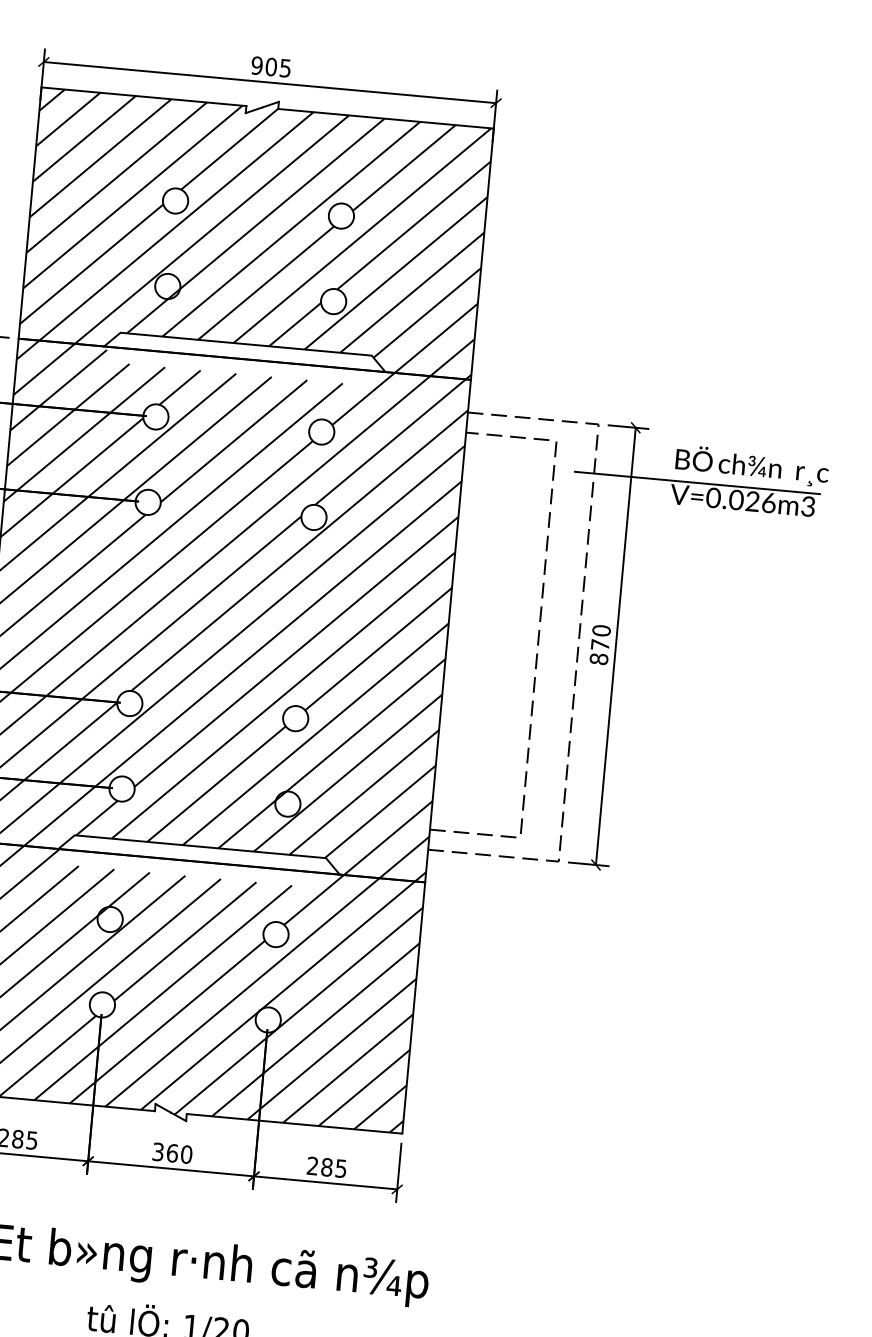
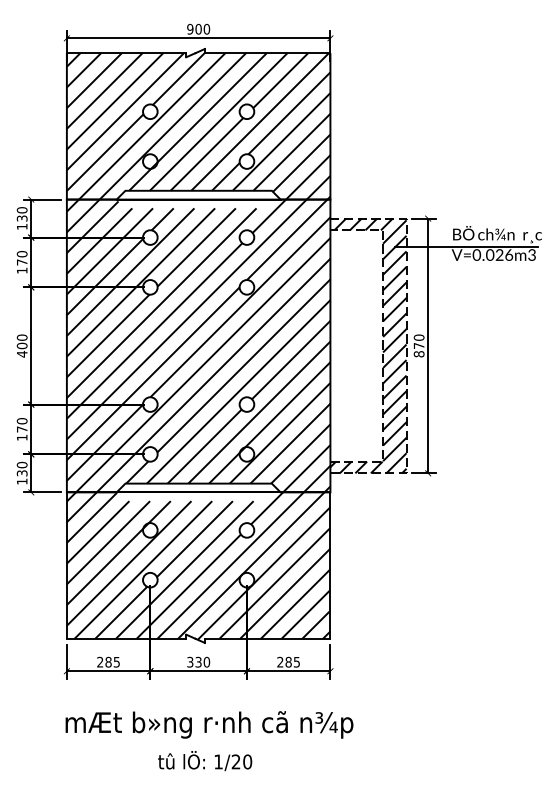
text: (284, 66) -> (206, 28), 905 -> 900
hatch: (513, 636) -> (368, 345), added
text: (172, 1152) -> (198, 661), 360 -> 330

